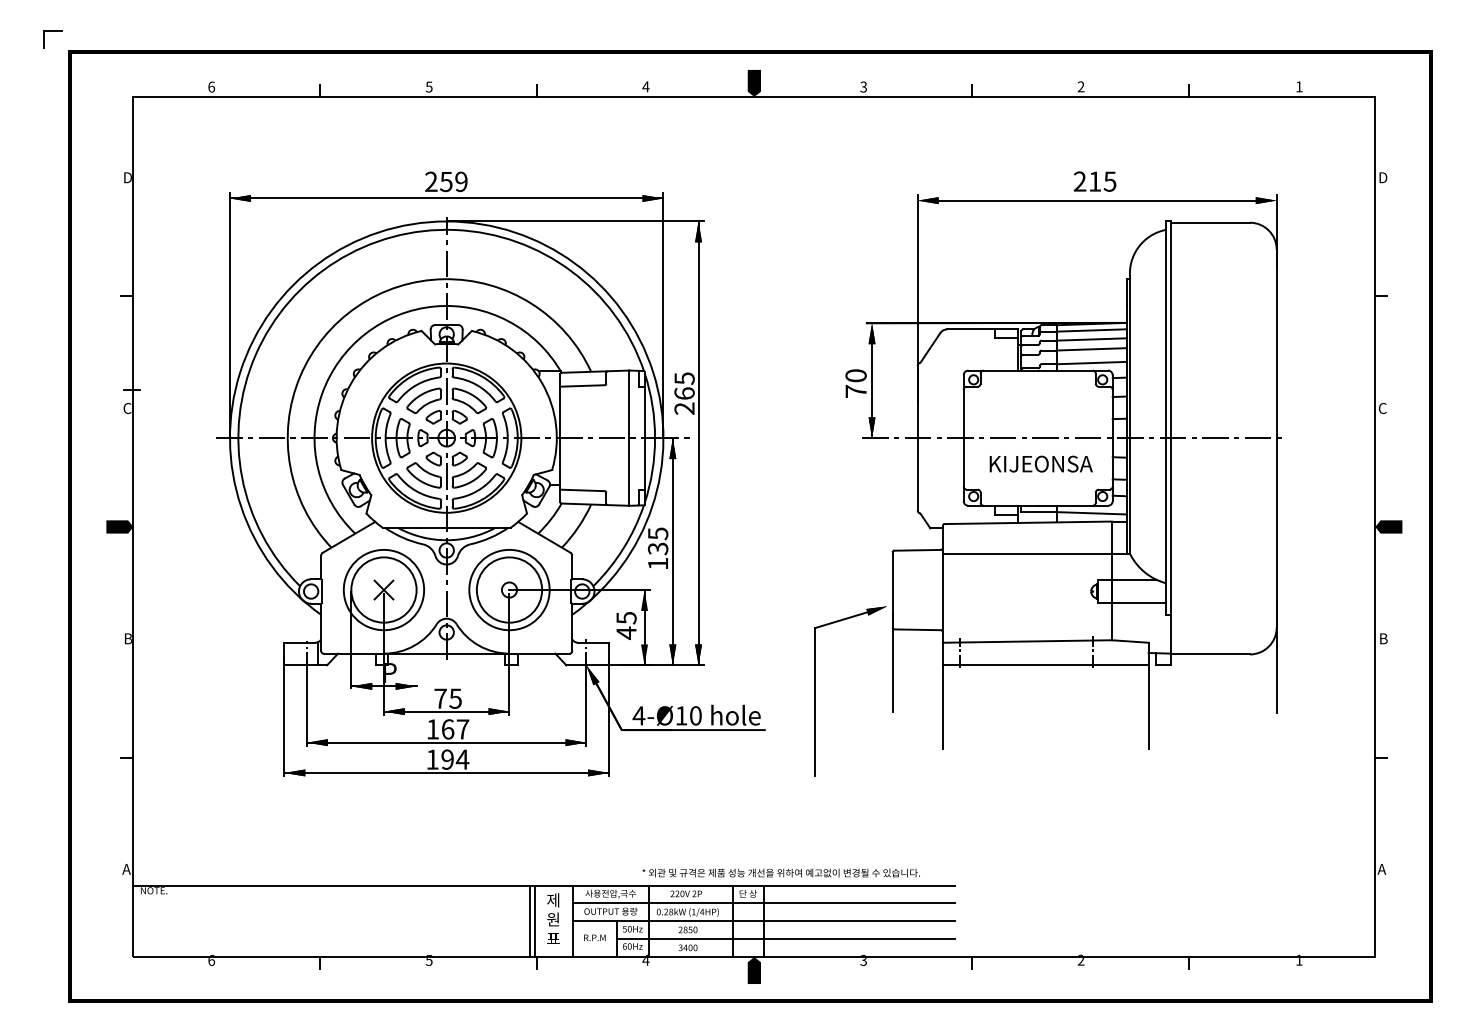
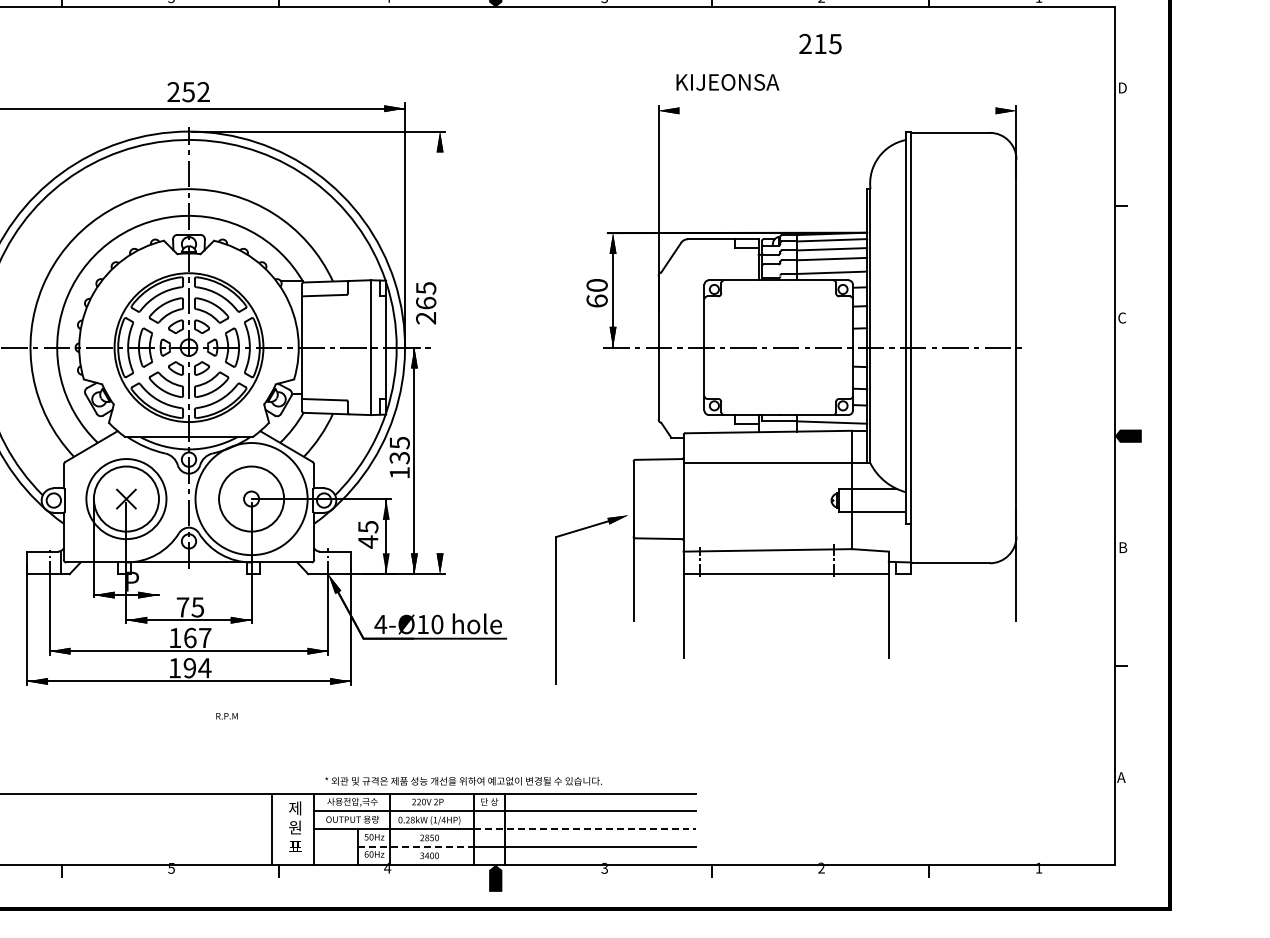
text: (1094, 181) -> (819, 43), moved
text: (461, 182) -> (203, 92), 259 -> 252
line: (1097, 200) -> (837, 110), removed
text: (855, 390) -> (596, 300), 70 -> 60
line: (698, 443) -> (440, 352), removed
text: (1040, 463) -> (727, 81), moved
circle: (509, 589) -> (251, 498), size x1.4
text: (780, 872) -> (462, 780), moved
line: (534, 920) -> (276, 828), removed
line: (844, 921) -> (585, 829), solid -> dashed
text: (594, 937) -> (226, 715), moved
line: (675, 939) -> (417, 847), solid -> dashed

